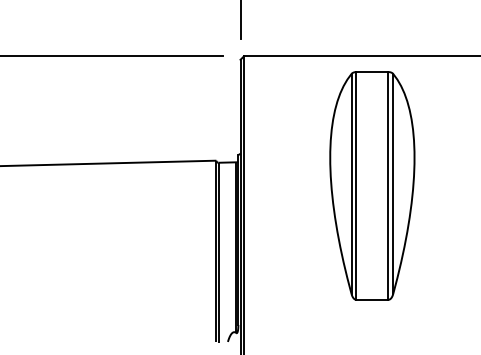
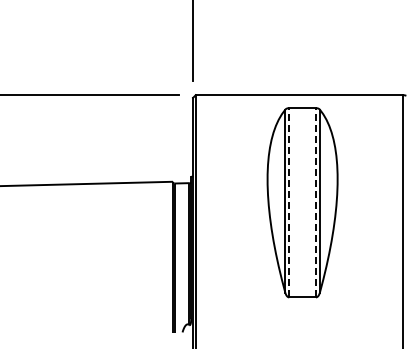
line: (356, 185) -> (289, 202), solid -> dashed
line: (387, 185) -> (315, 202), solid -> dashed

